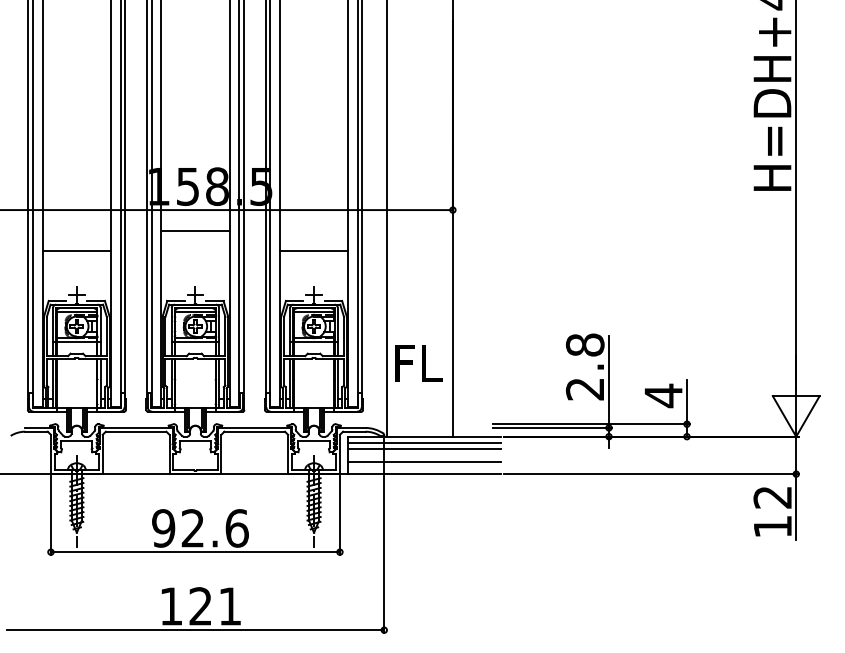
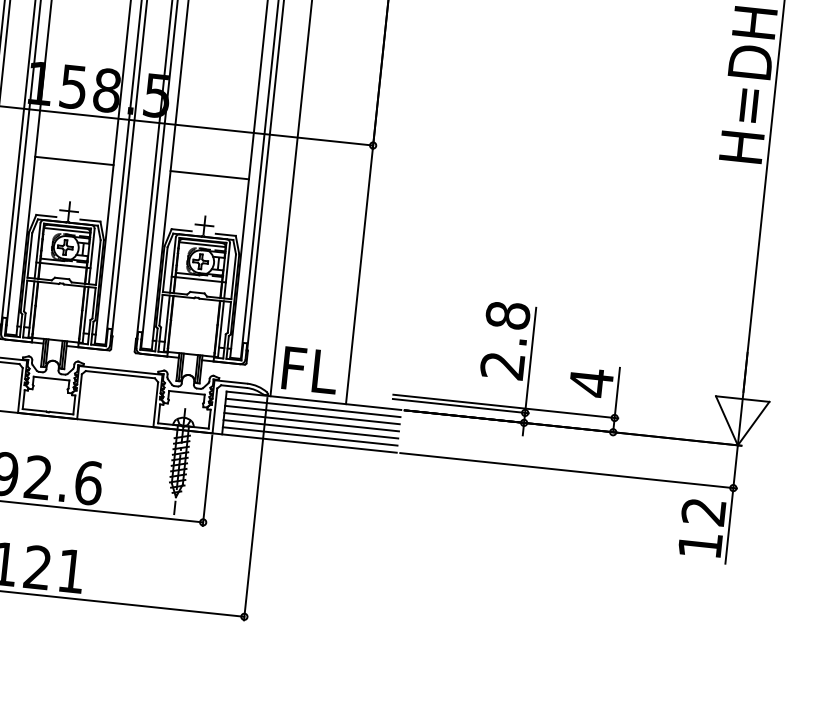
line: (195, 230) -> (74, 160), moved
text: (418, 363) -> (309, 370), moved
line: (424, 455) -> (311, 422), added
line: (424, 467) -> (309, 435), added

